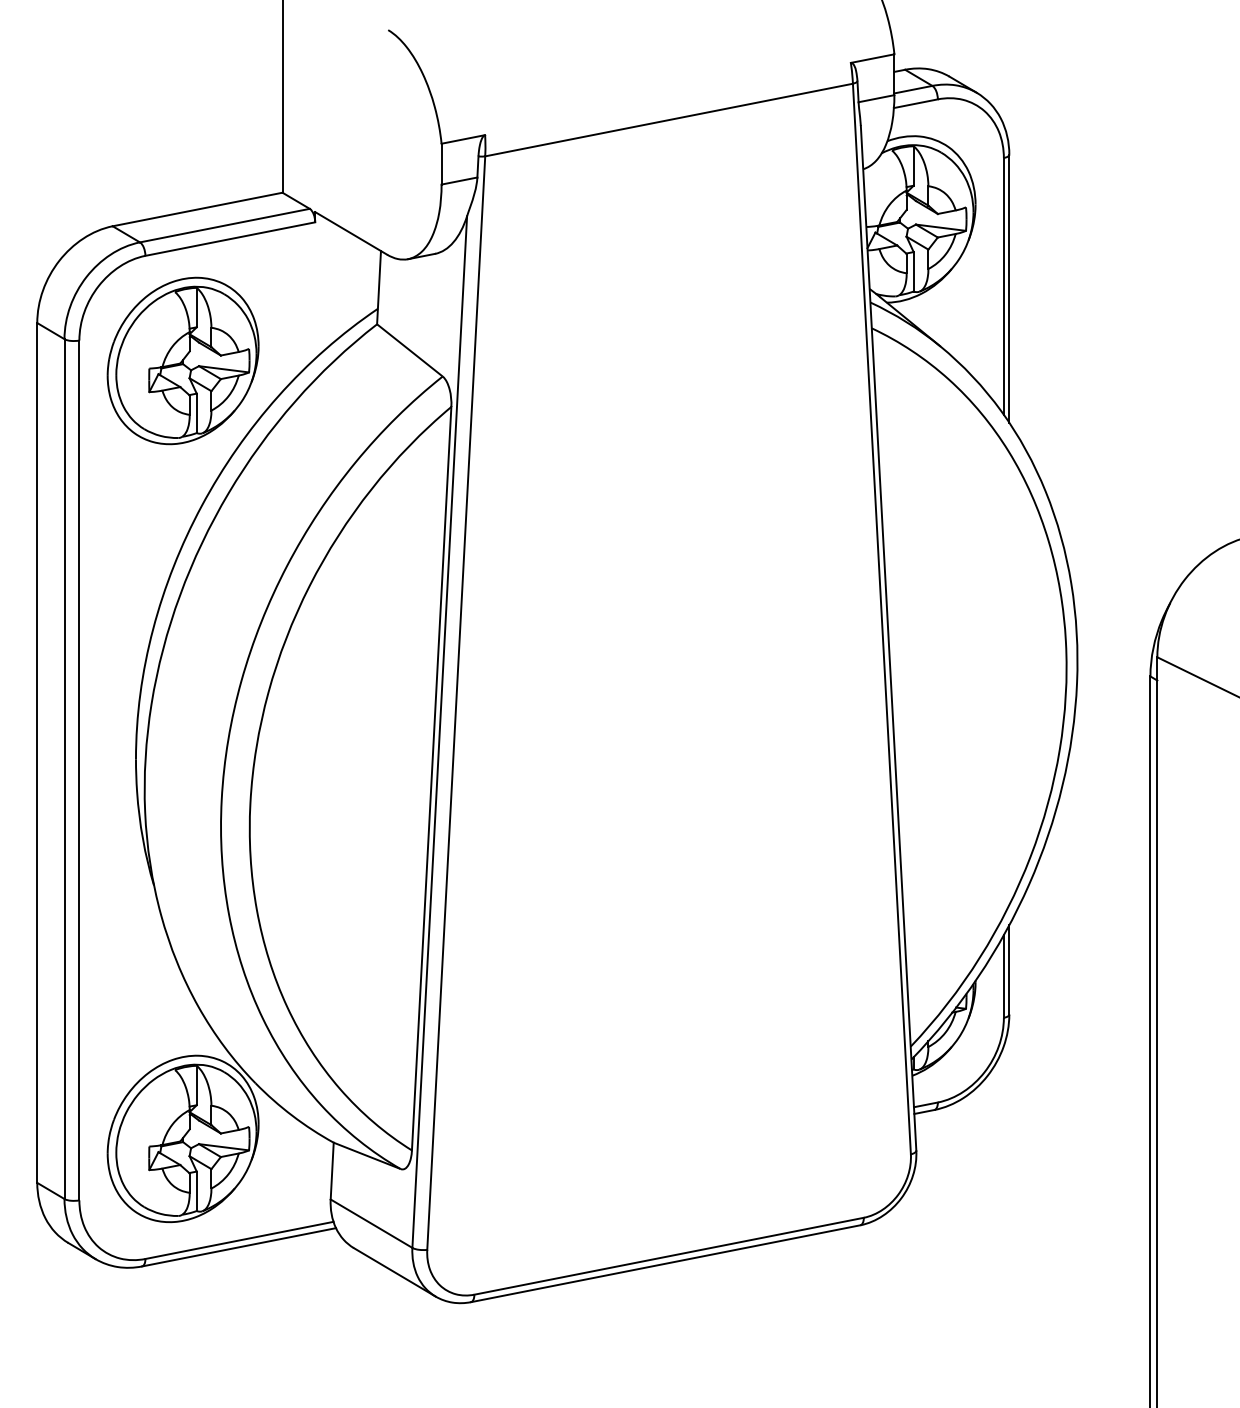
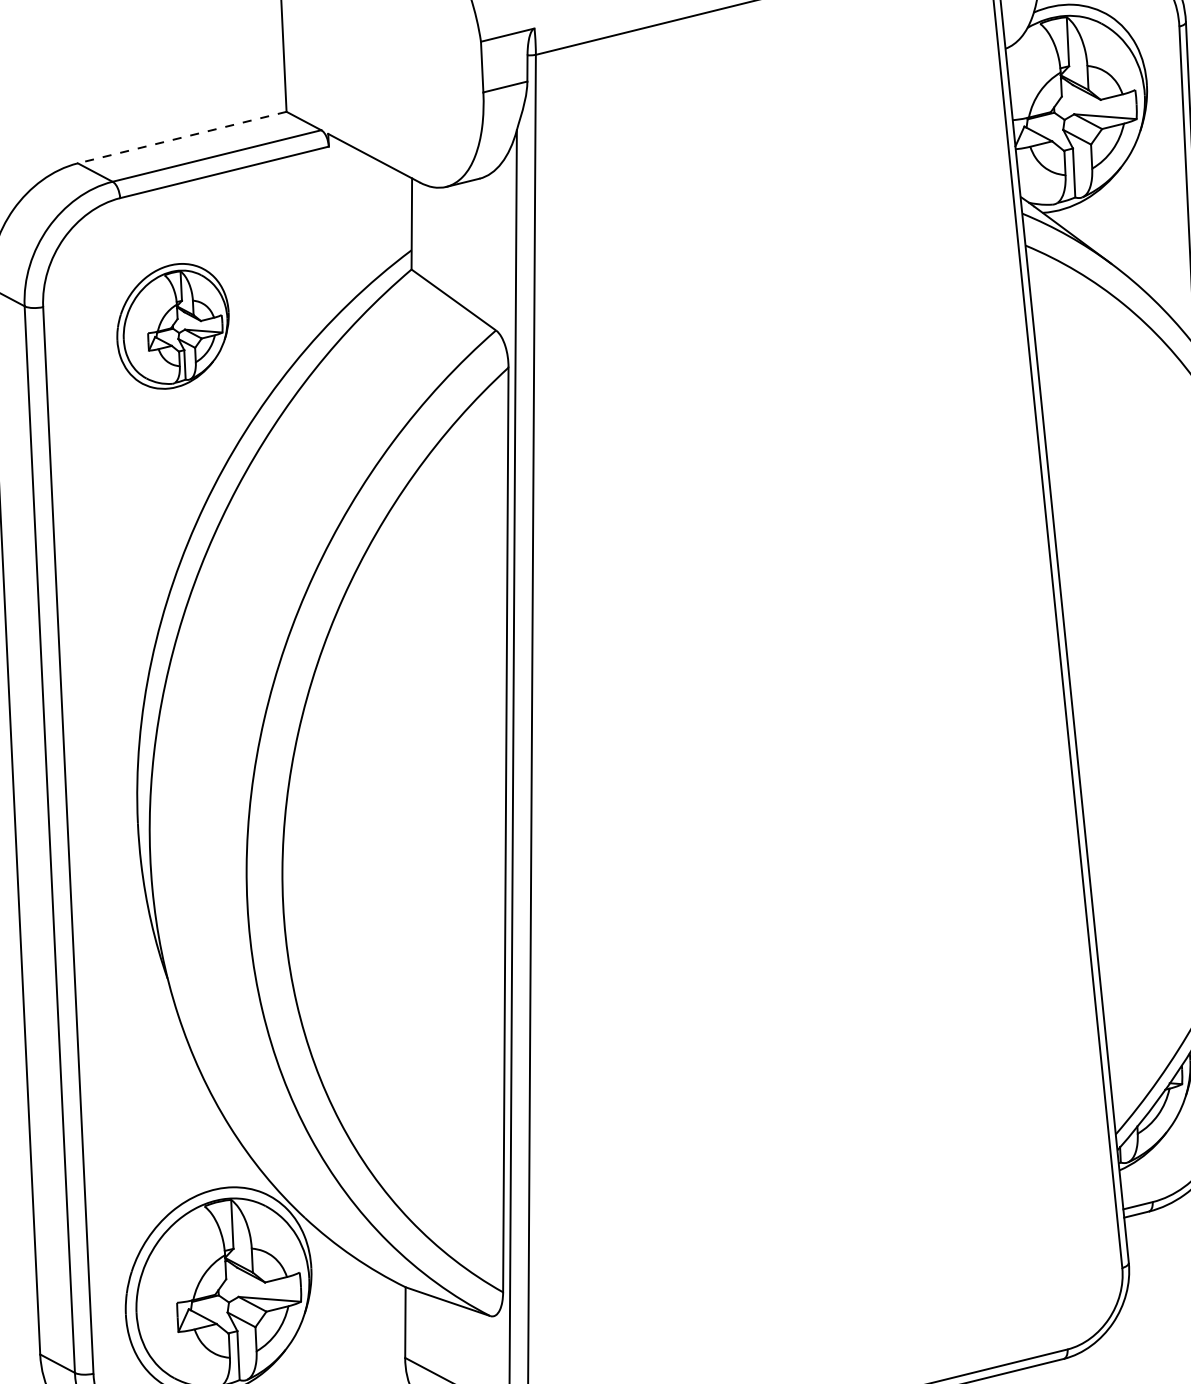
line: (197, 209) -> (182, 137), solid -> dashed
part: (182, 360) -> (172, 325), size x0.6

